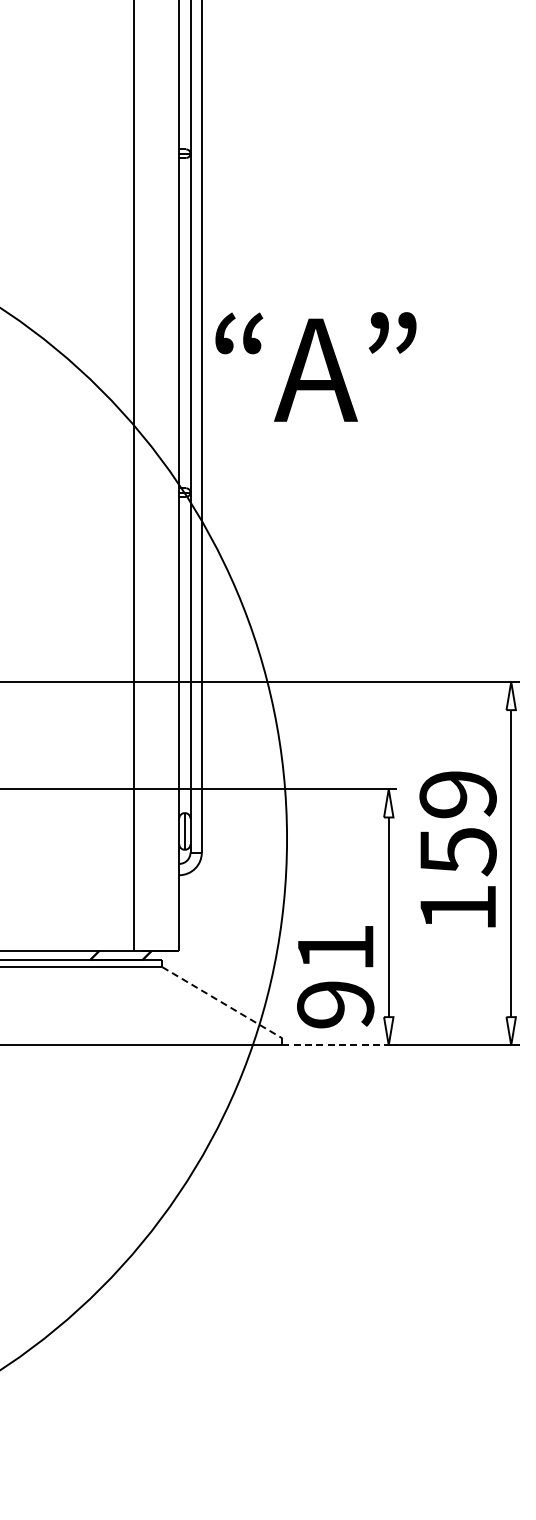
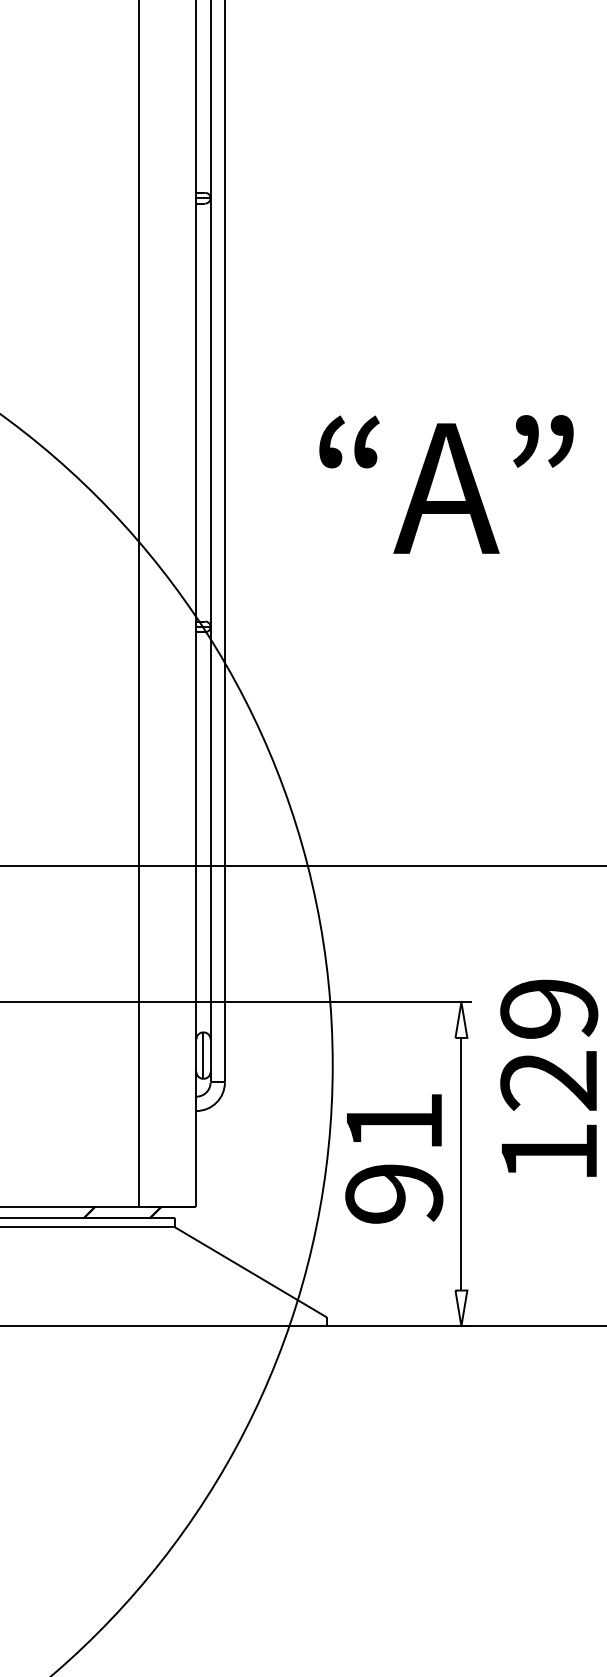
text: (315, 366) -> (445, 483), moved
text: (457, 851) -> (548, 1080), 159 -> 129
text: (335, 977) -> (394, 1159), moved
line: (222, 1002) -> (251, 1272), dashed -> solid
line: (340, 1045) -> (400, 1326), dashed -> solid

